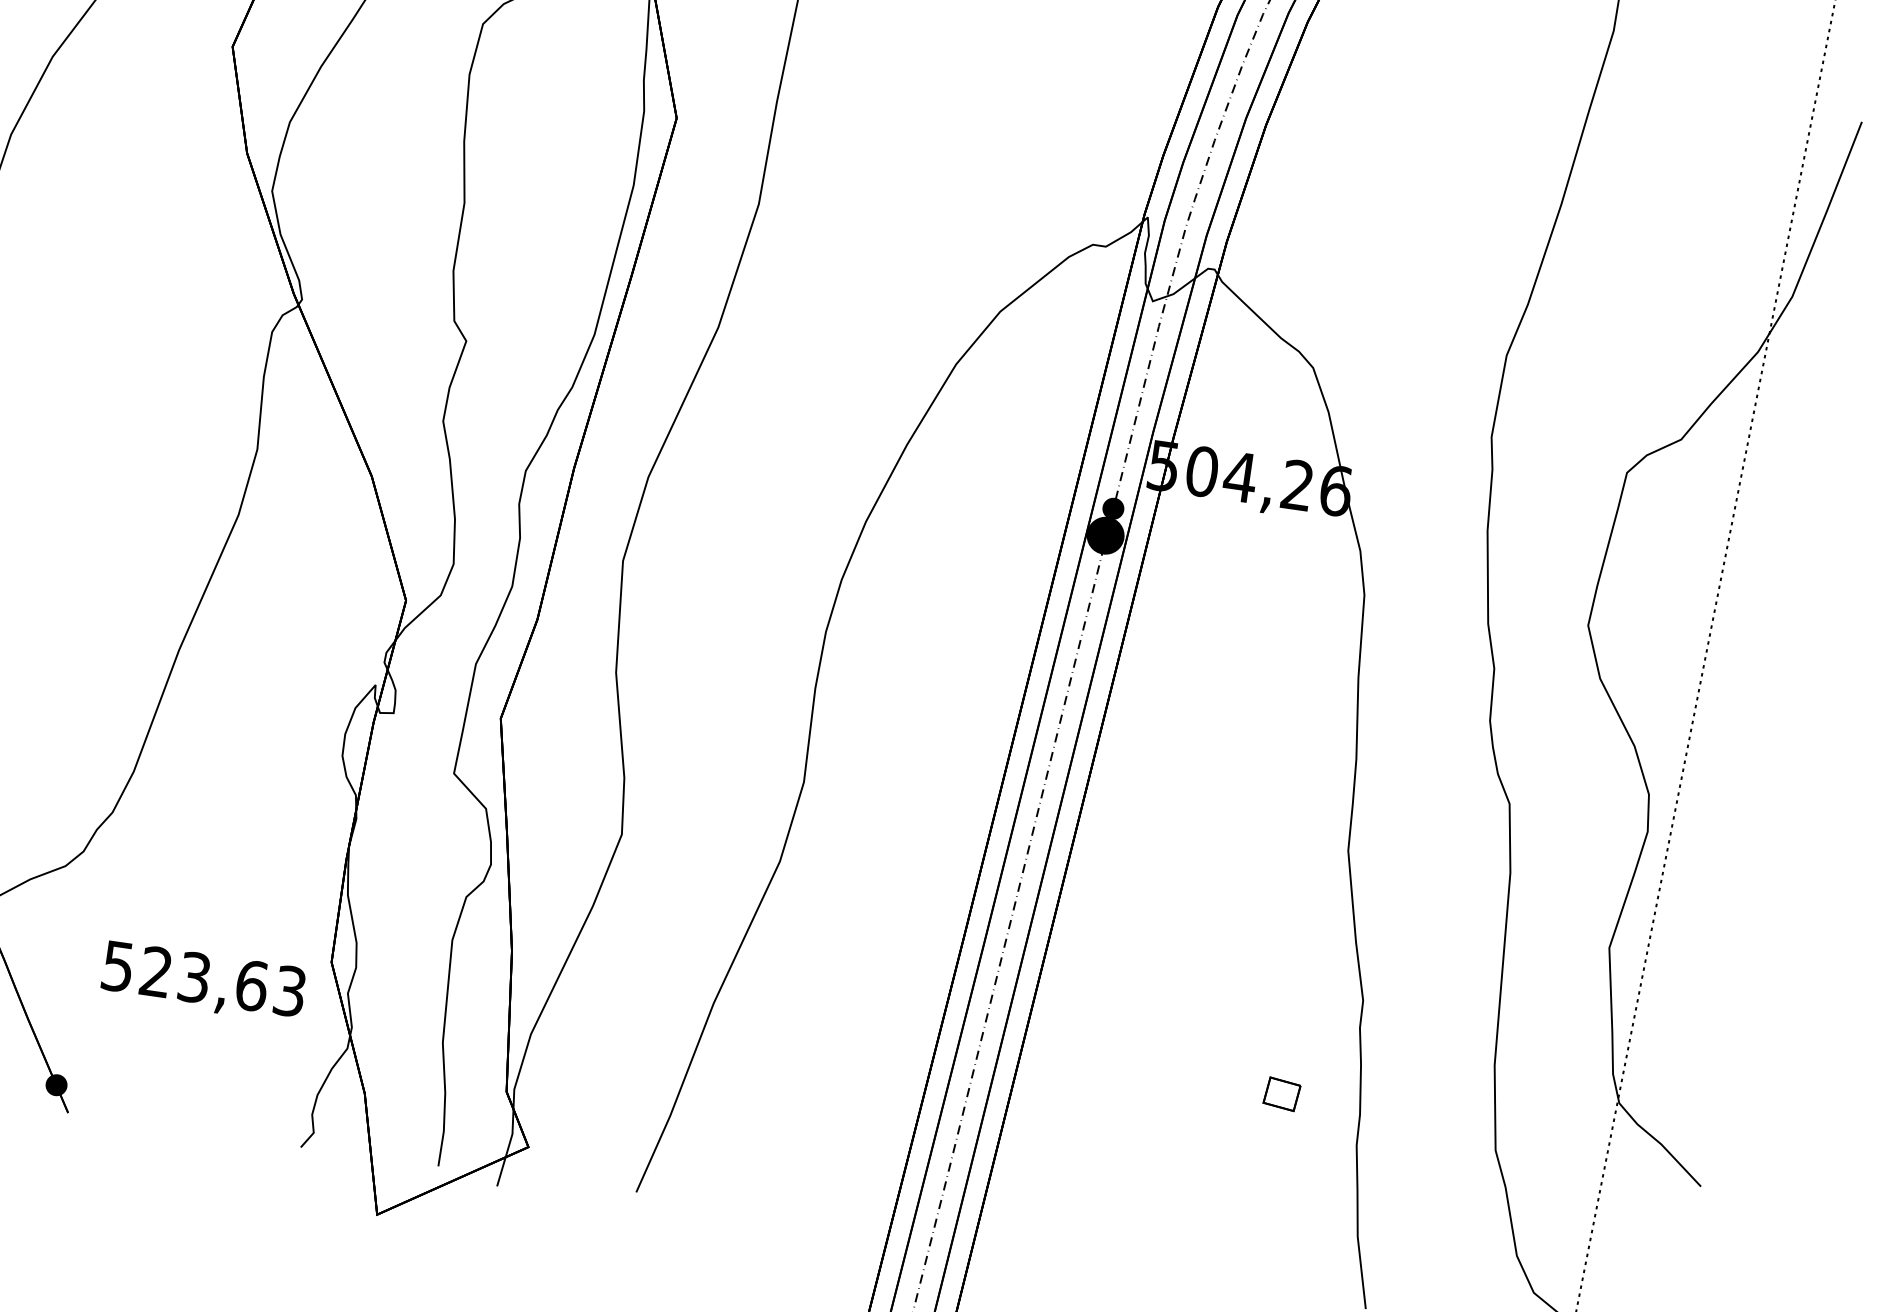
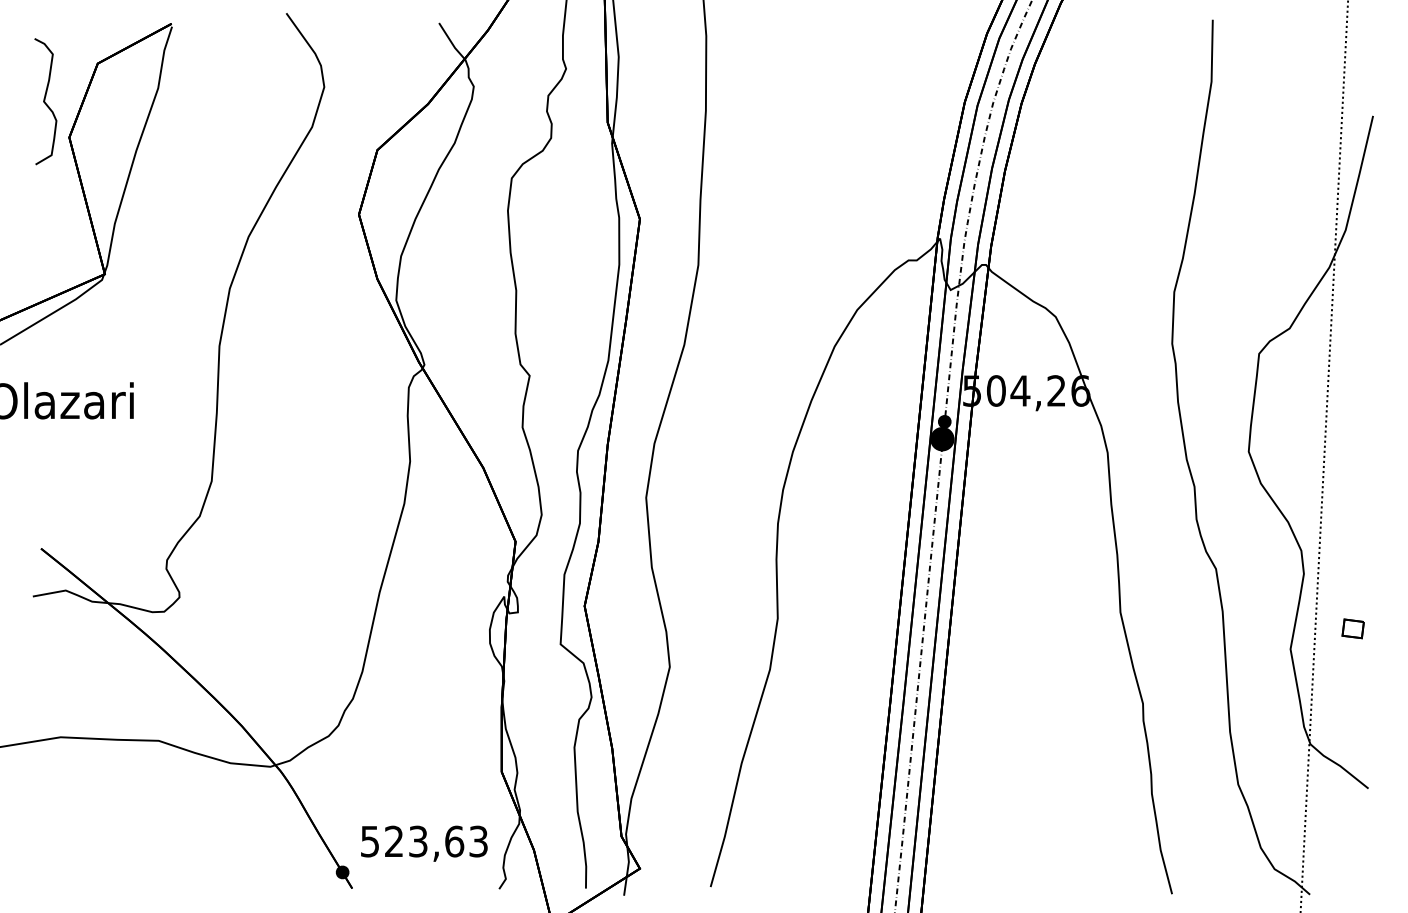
text: (203, 981) -> (424, 843), moved
part: (1281, 1093) -> (1352, 628), moved

